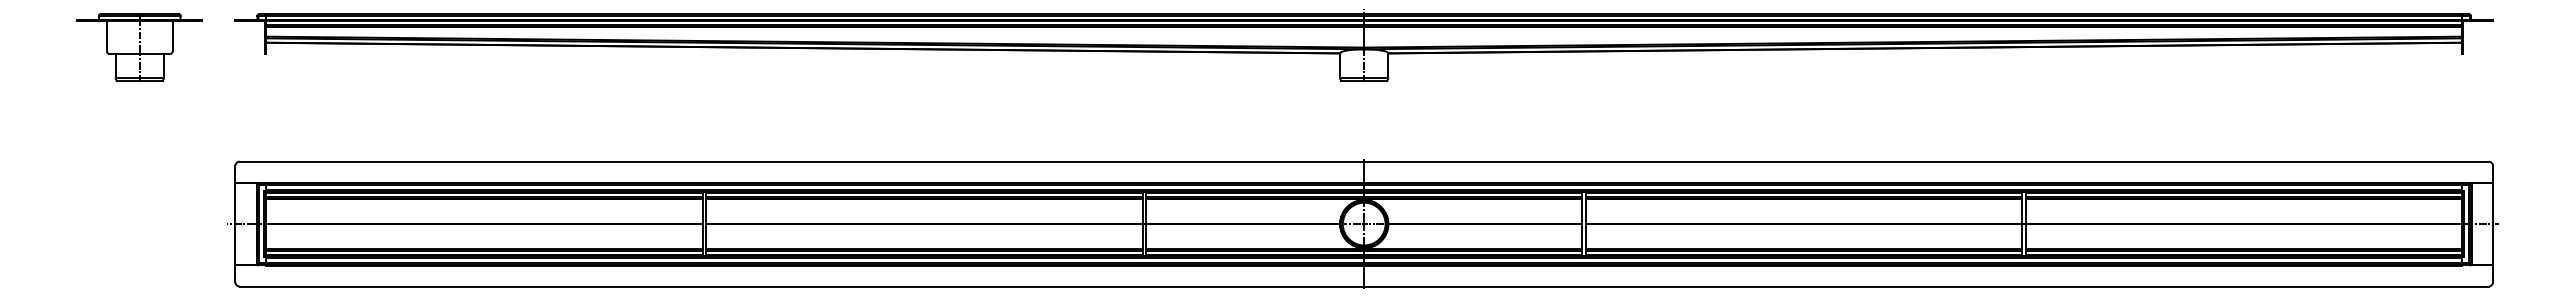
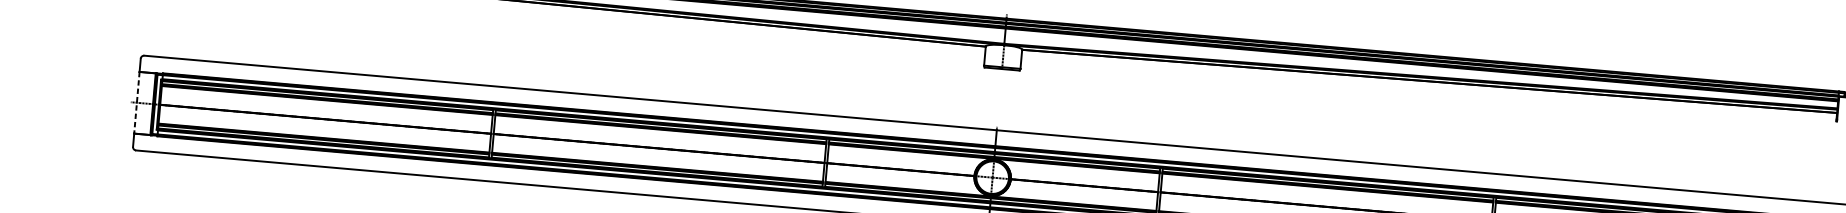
line: (235, 224) -> (136, 103), solid -> dashed

